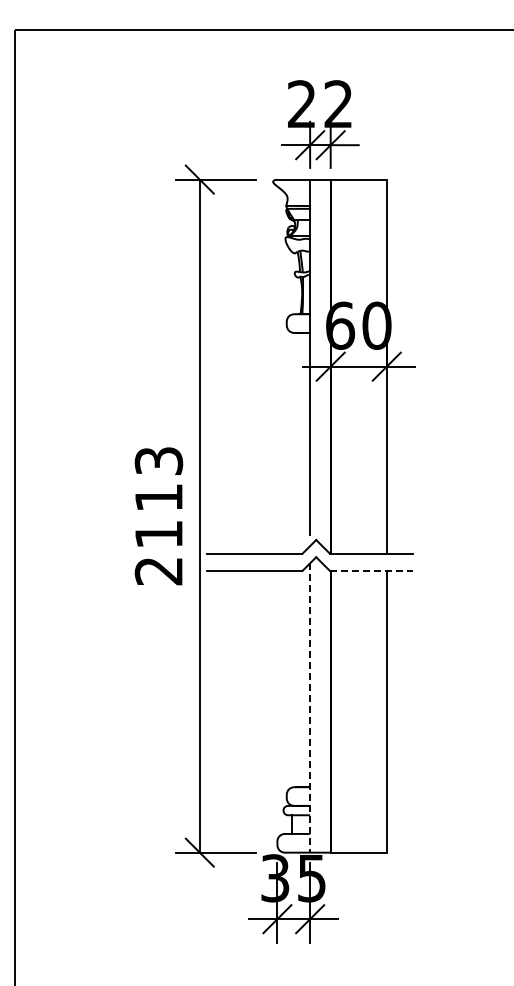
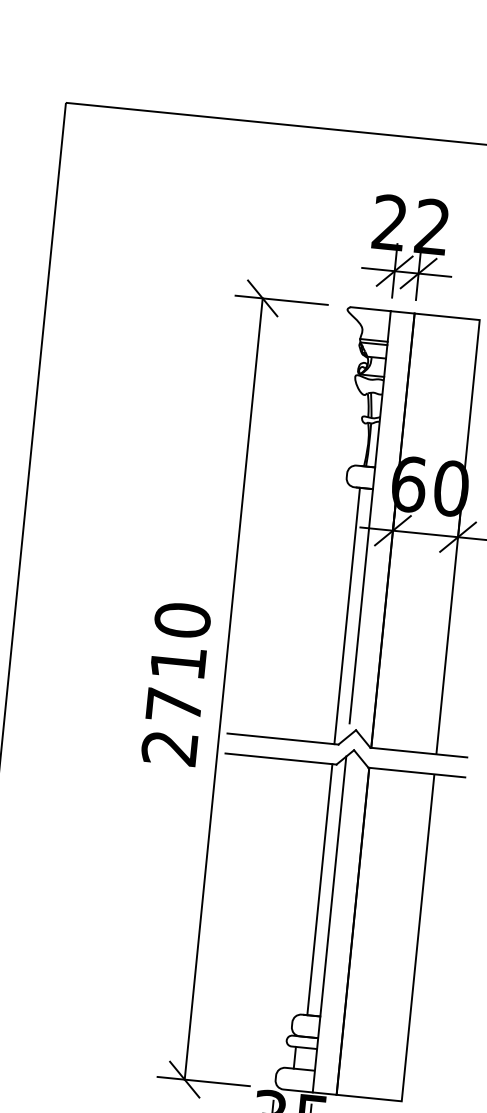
line: (298, 442) -> (346, 614), added
text: (158, 497) -> (177, 662), 2113 -> 2710
line: (371, 570) -> (416, 772), dashed -> solid
line: (298, 678) -> (319, 888), added
line: (310, 707) -> (330, 923), dashed -> solid

